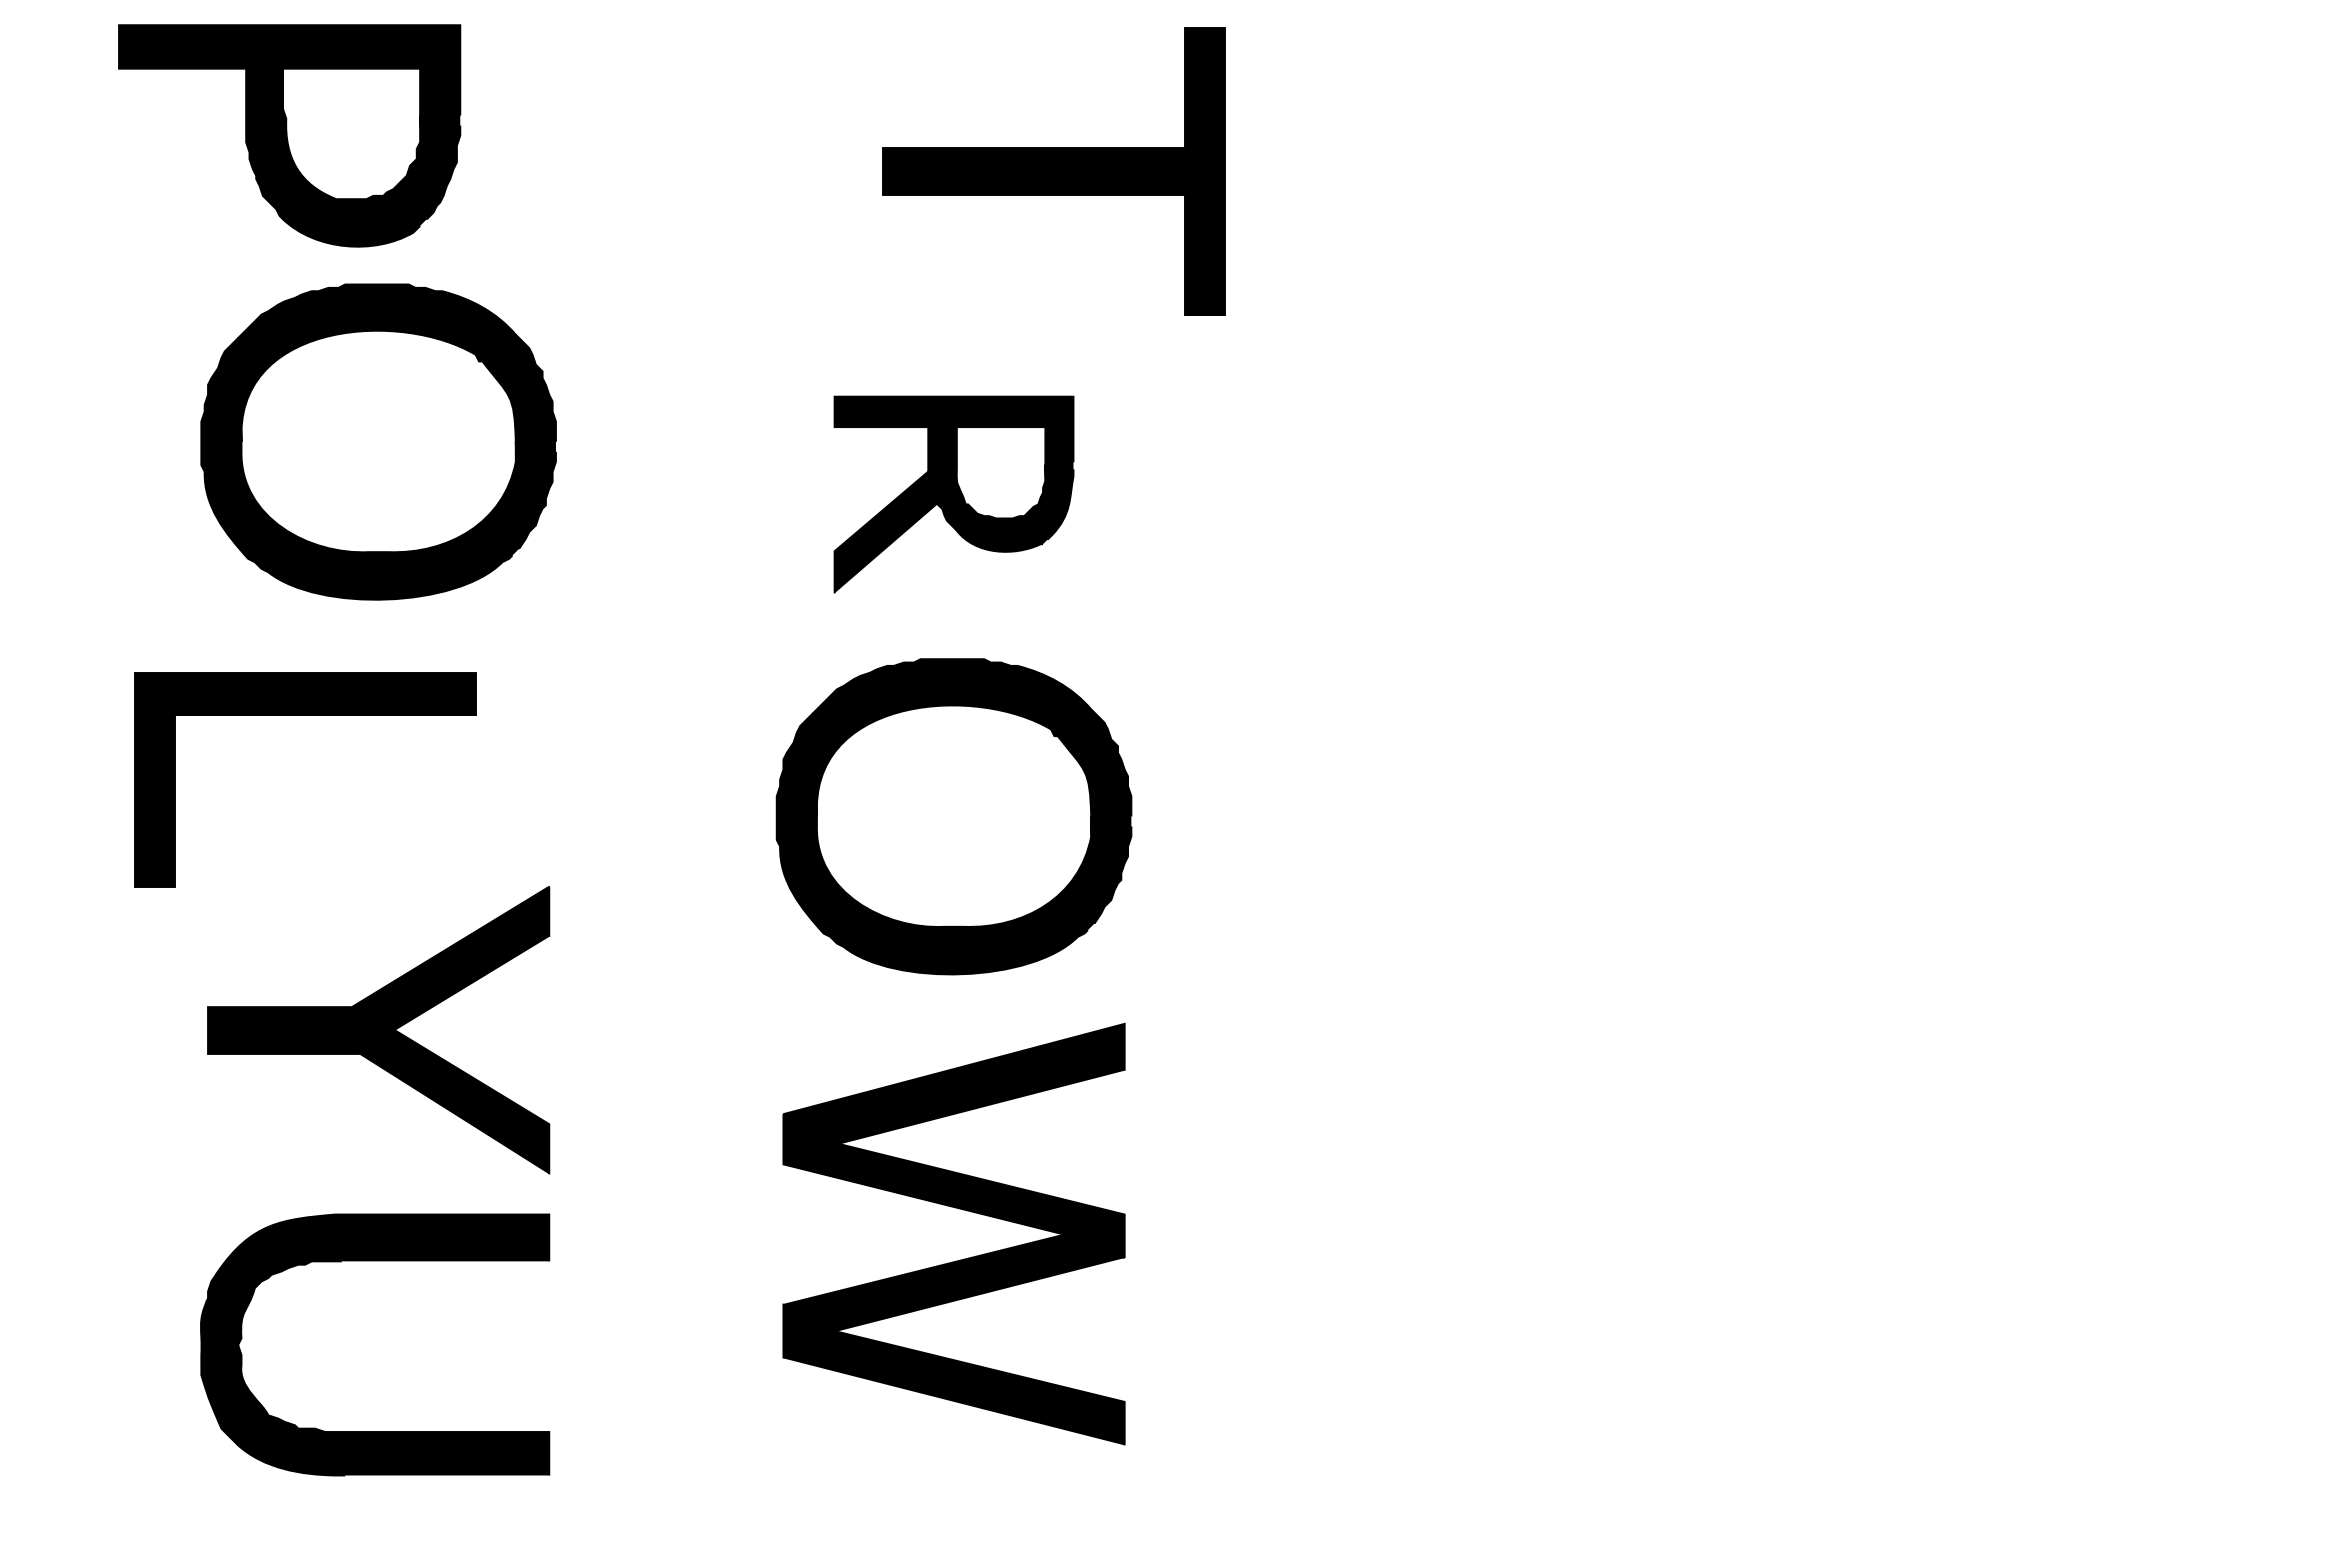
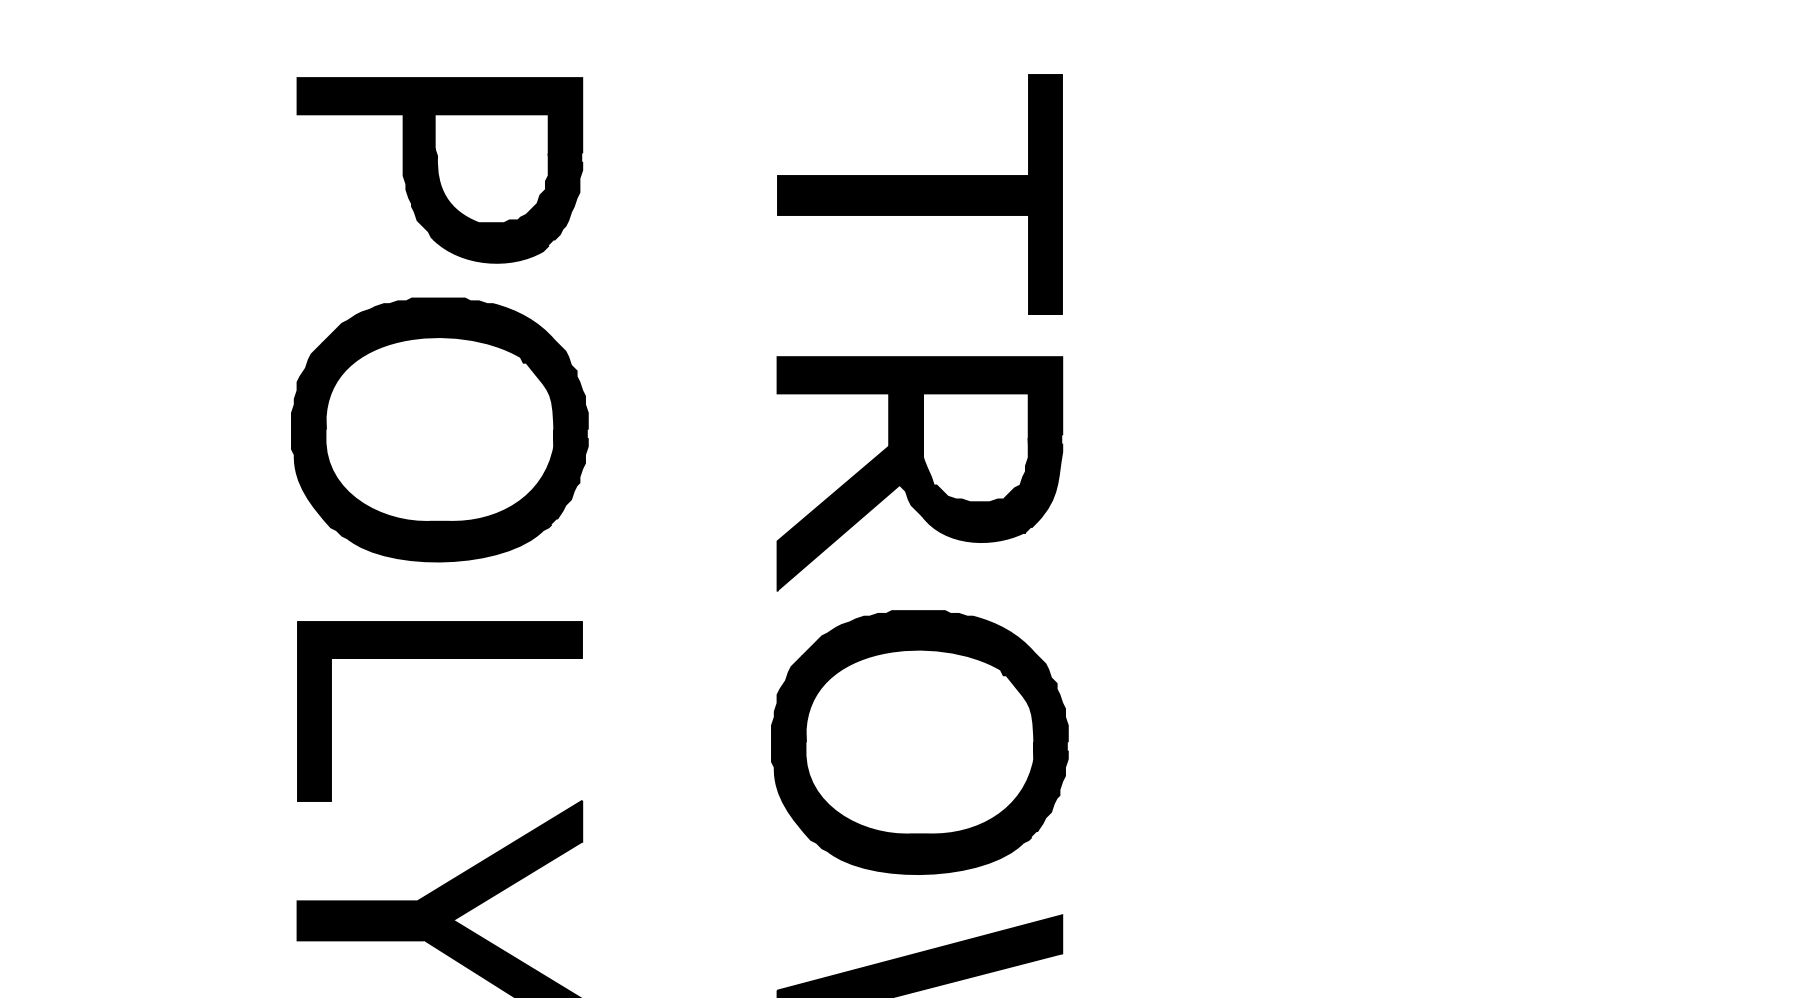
part: (289, 135) -> (439, 170), moved
part: (1053, 171) -> (919, 195), moved
part: (953, 494) -> (919, 473), size x1.43
part: (305, 715) -> (439, 658), moved

